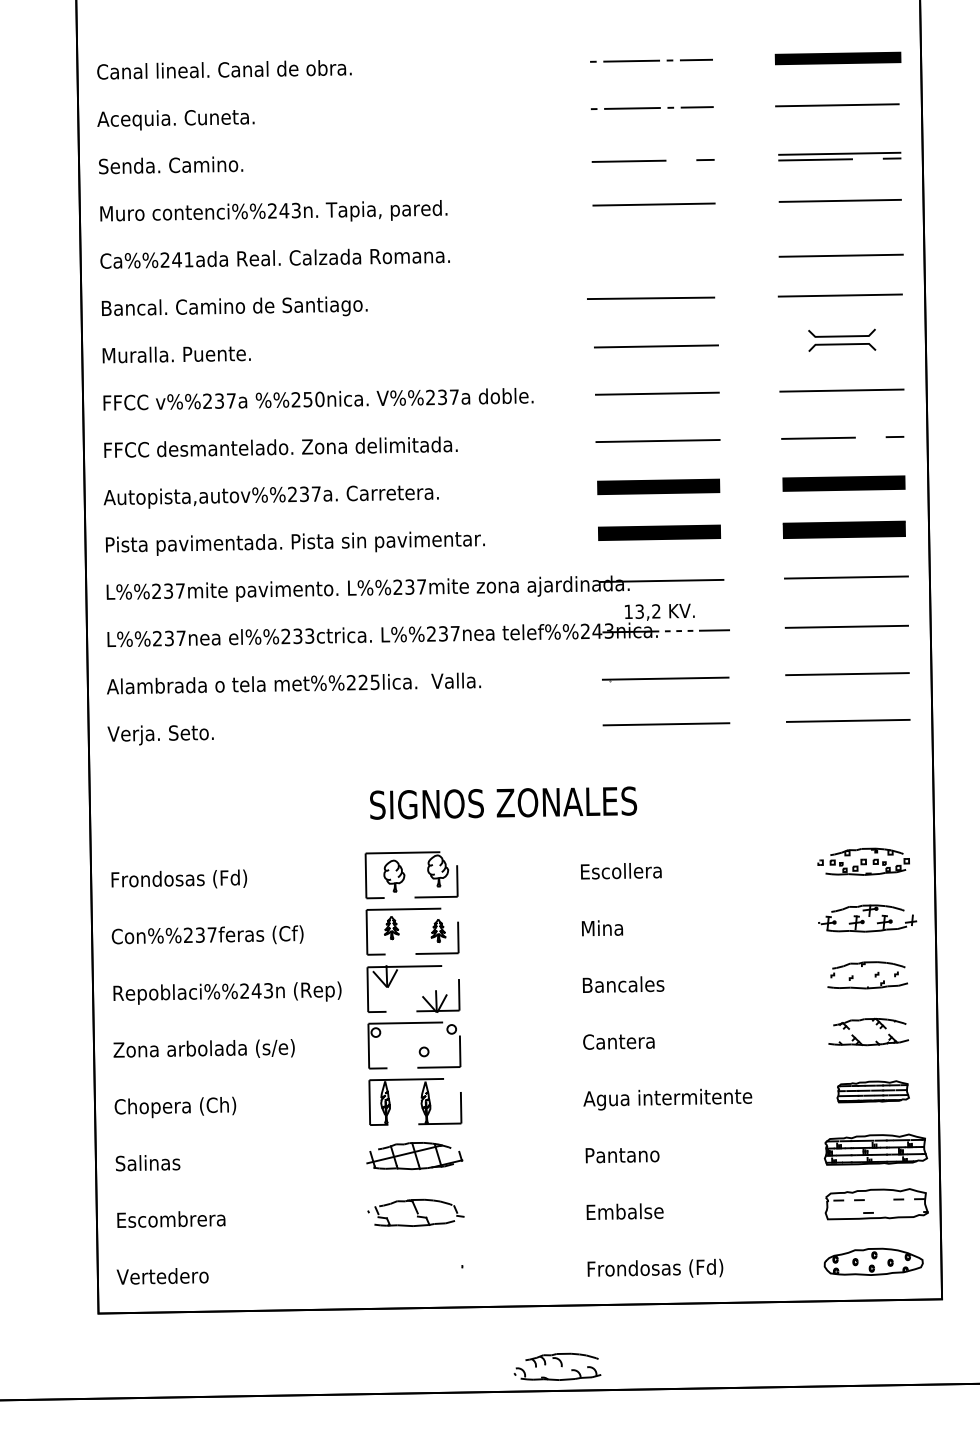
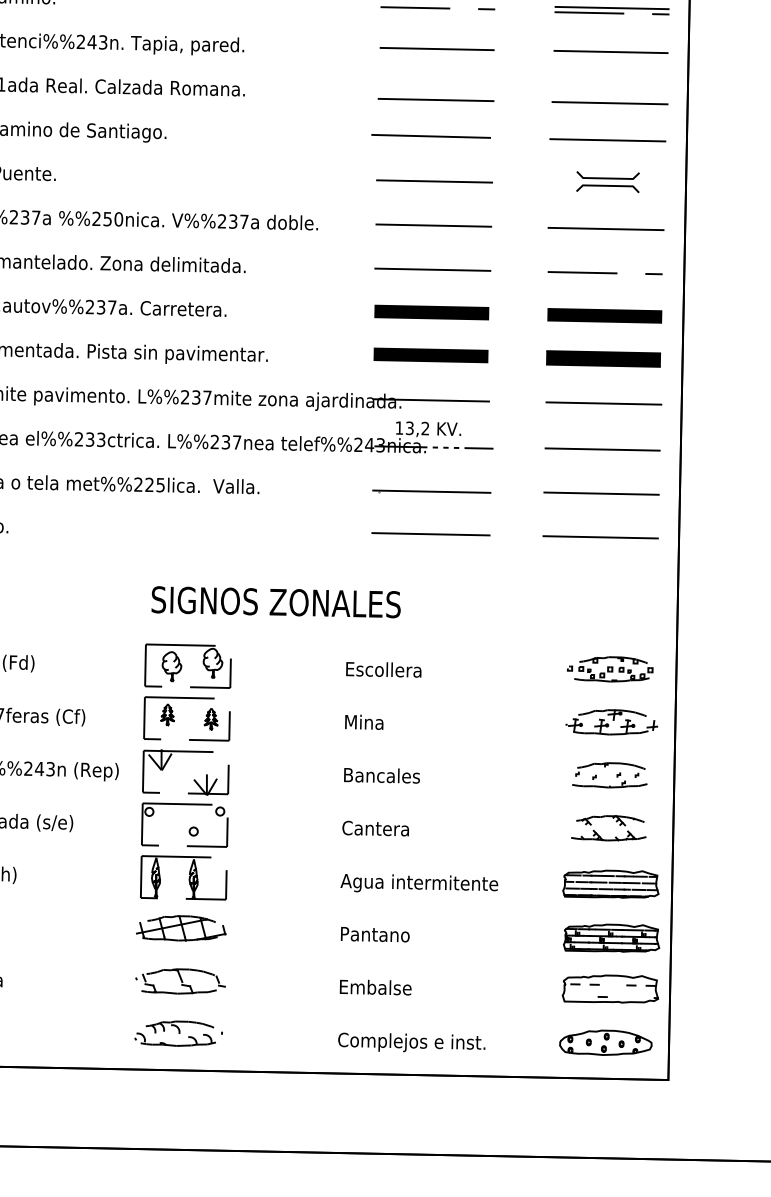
line: (654, 259) -> (435, 100), added
part: (873, 1091) -> (611, 883), size x1.43
text: (665, 1269) -> (411, 1042), Frondosas (Fd) -> Complejos e inst.
part: (557, 1366) -> (175, 1033), moved

